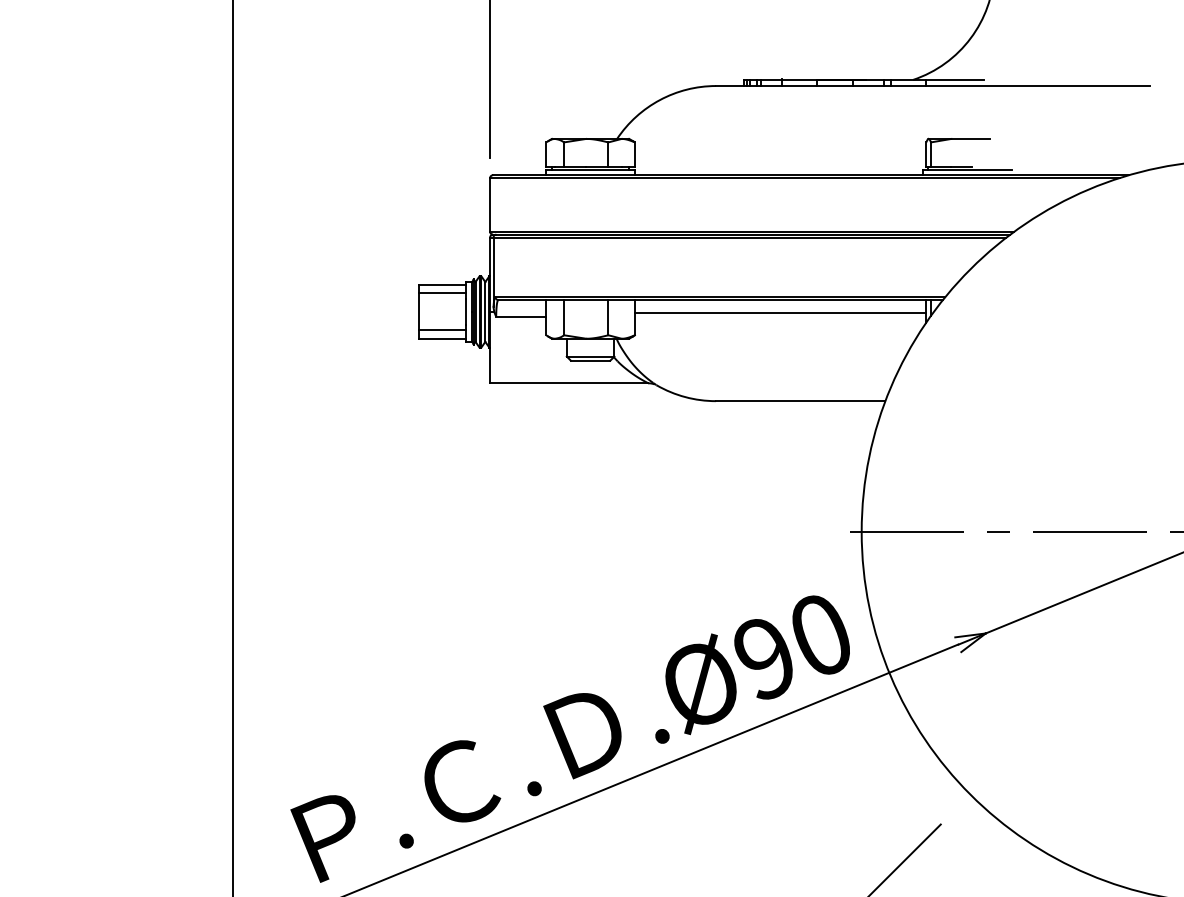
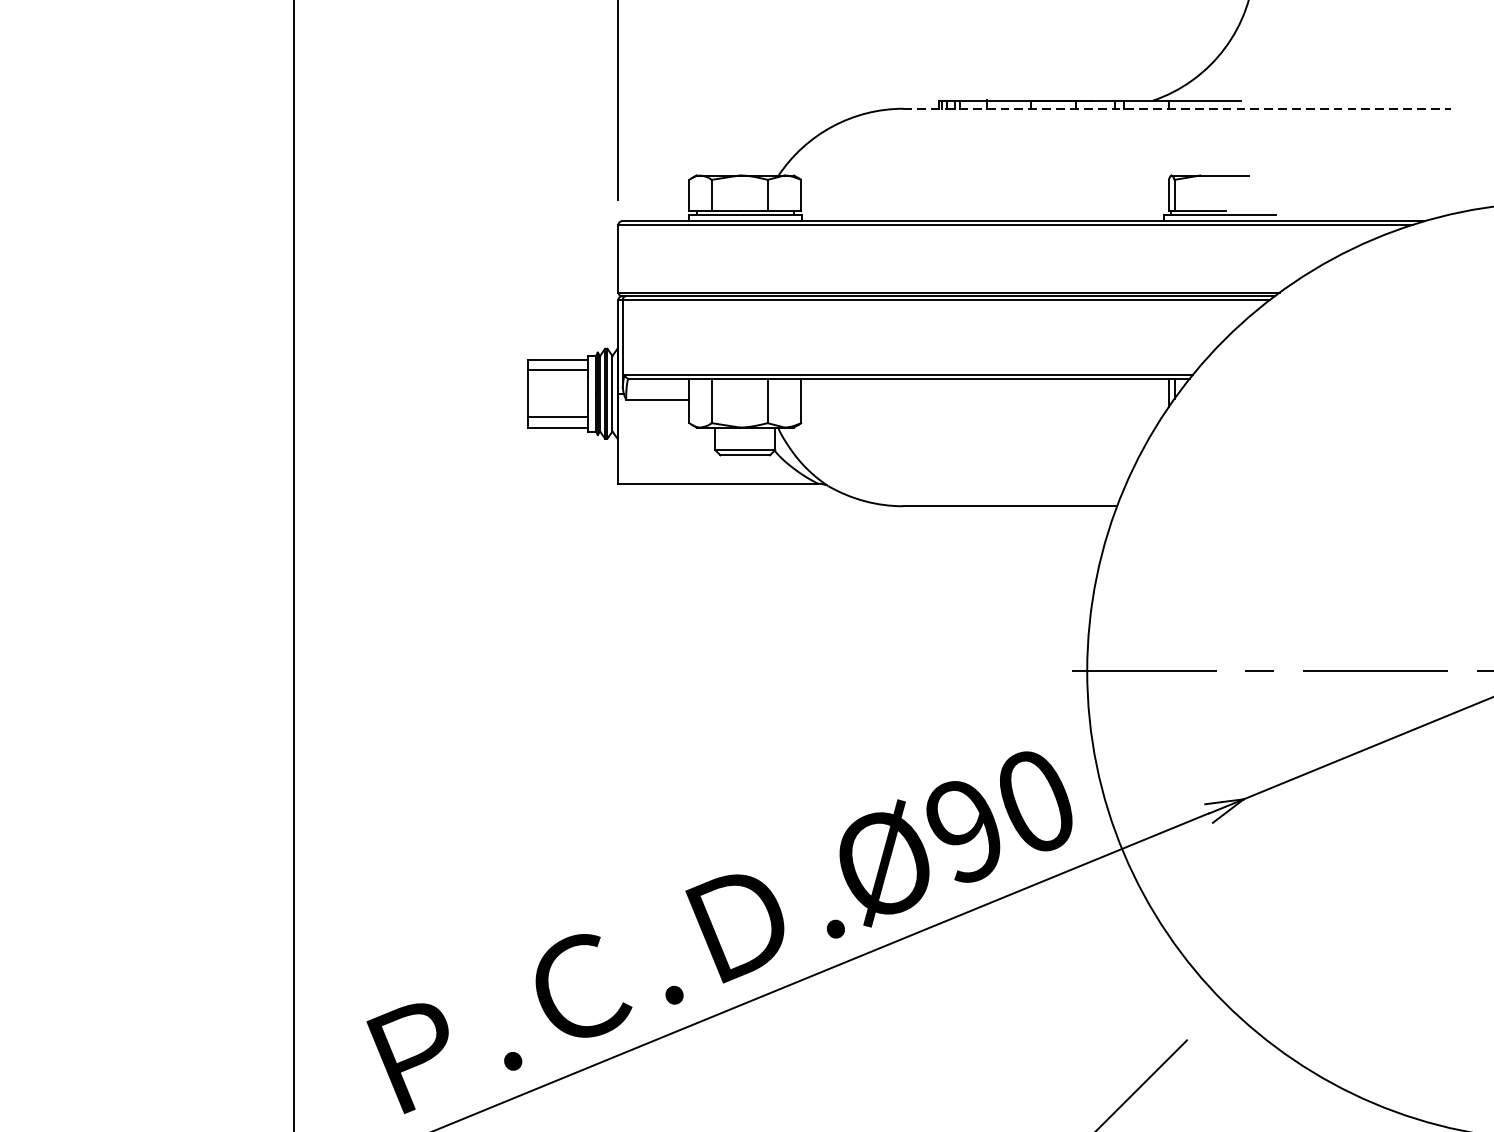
line: (933, 86) -> (1177, 109), solid -> dashed
line: (780, 313) -> (984, 395), removed

